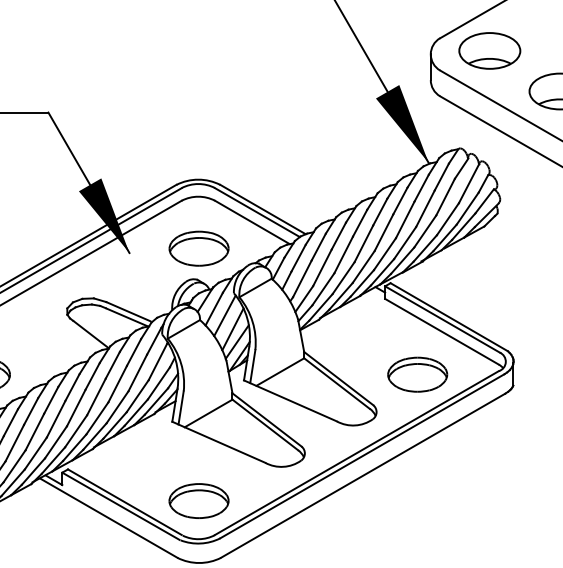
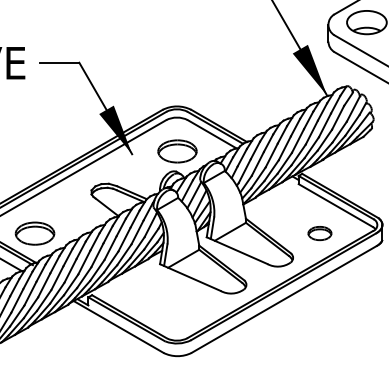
part: (417, 374) -> (319, 233), size x0.6
part: (199, 500) -> (177, 315), removed

